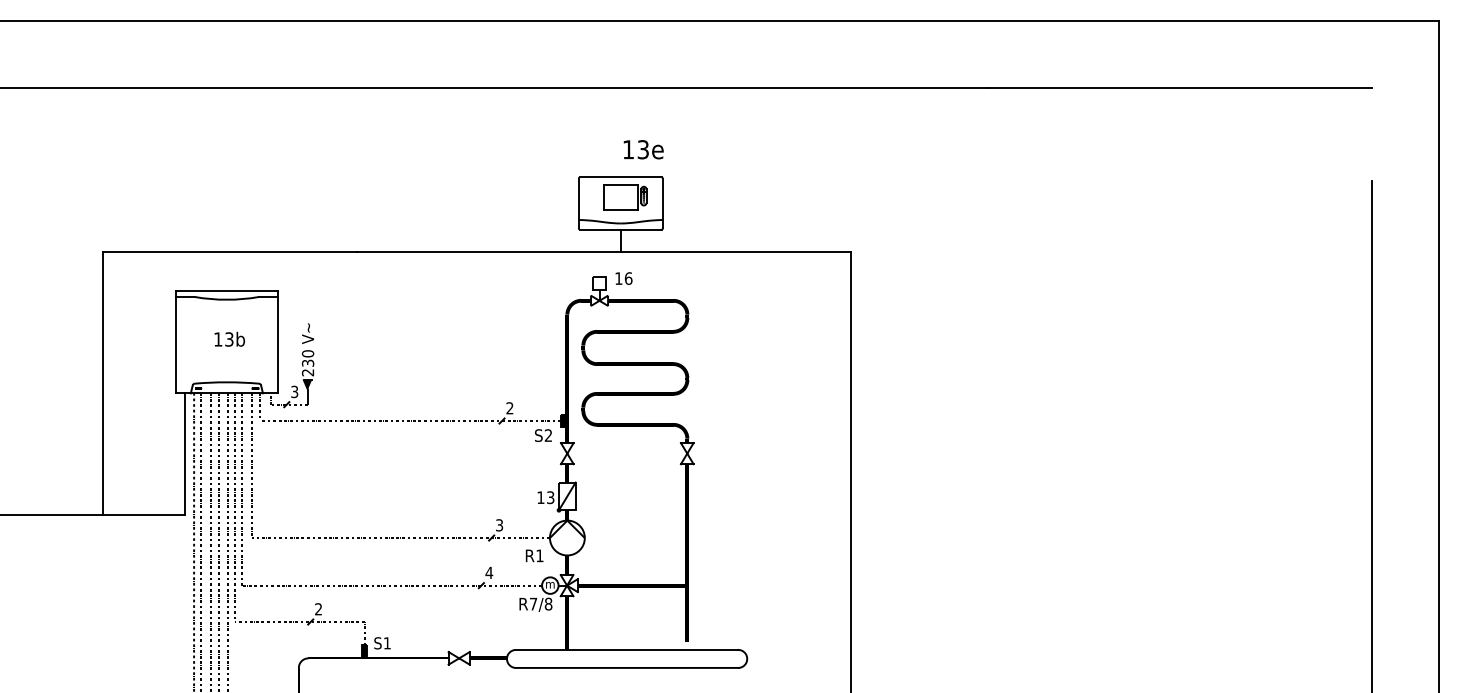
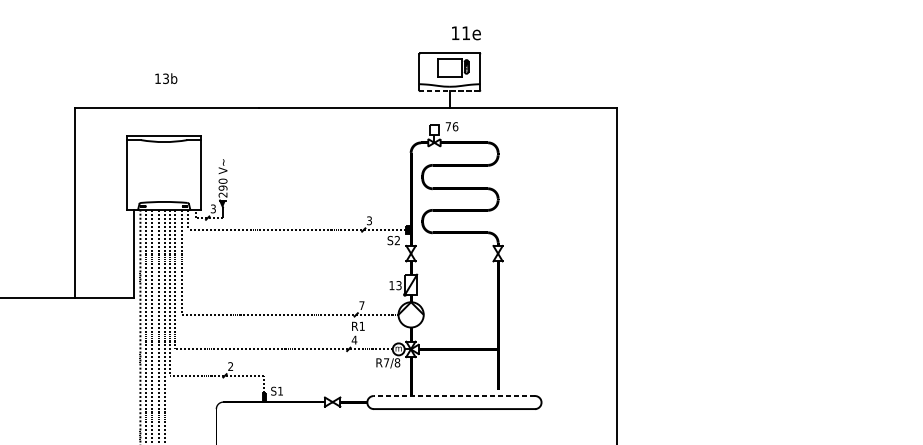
text: (642, 149) -> (465, 33), 13e -> 11e
line: (620, 229) -> (449, 91), solid -> dashed
text: (618, 278) -> (448, 126), 16 -> 76
text: (229, 338) -> (166, 78), moved
text: (307, 362) -> (222, 187), 230 -> 290
text: (509, 408) -> (369, 220), 2 -> 3
text: (499, 525) -> (361, 305), 3 -> 7
text: (534, 555) -> (358, 326), moved
line: (626, 649) -> (454, 395), solid -> dashed

